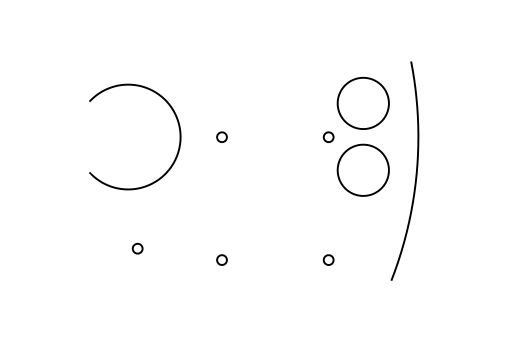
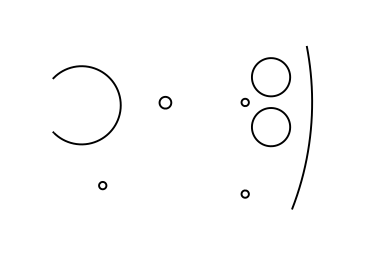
part: (221, 135) -> (165, 101), size x1.6
part: (178, 137) -> (119, 105), moved
part: (221, 259) -> (165, 193), removed

